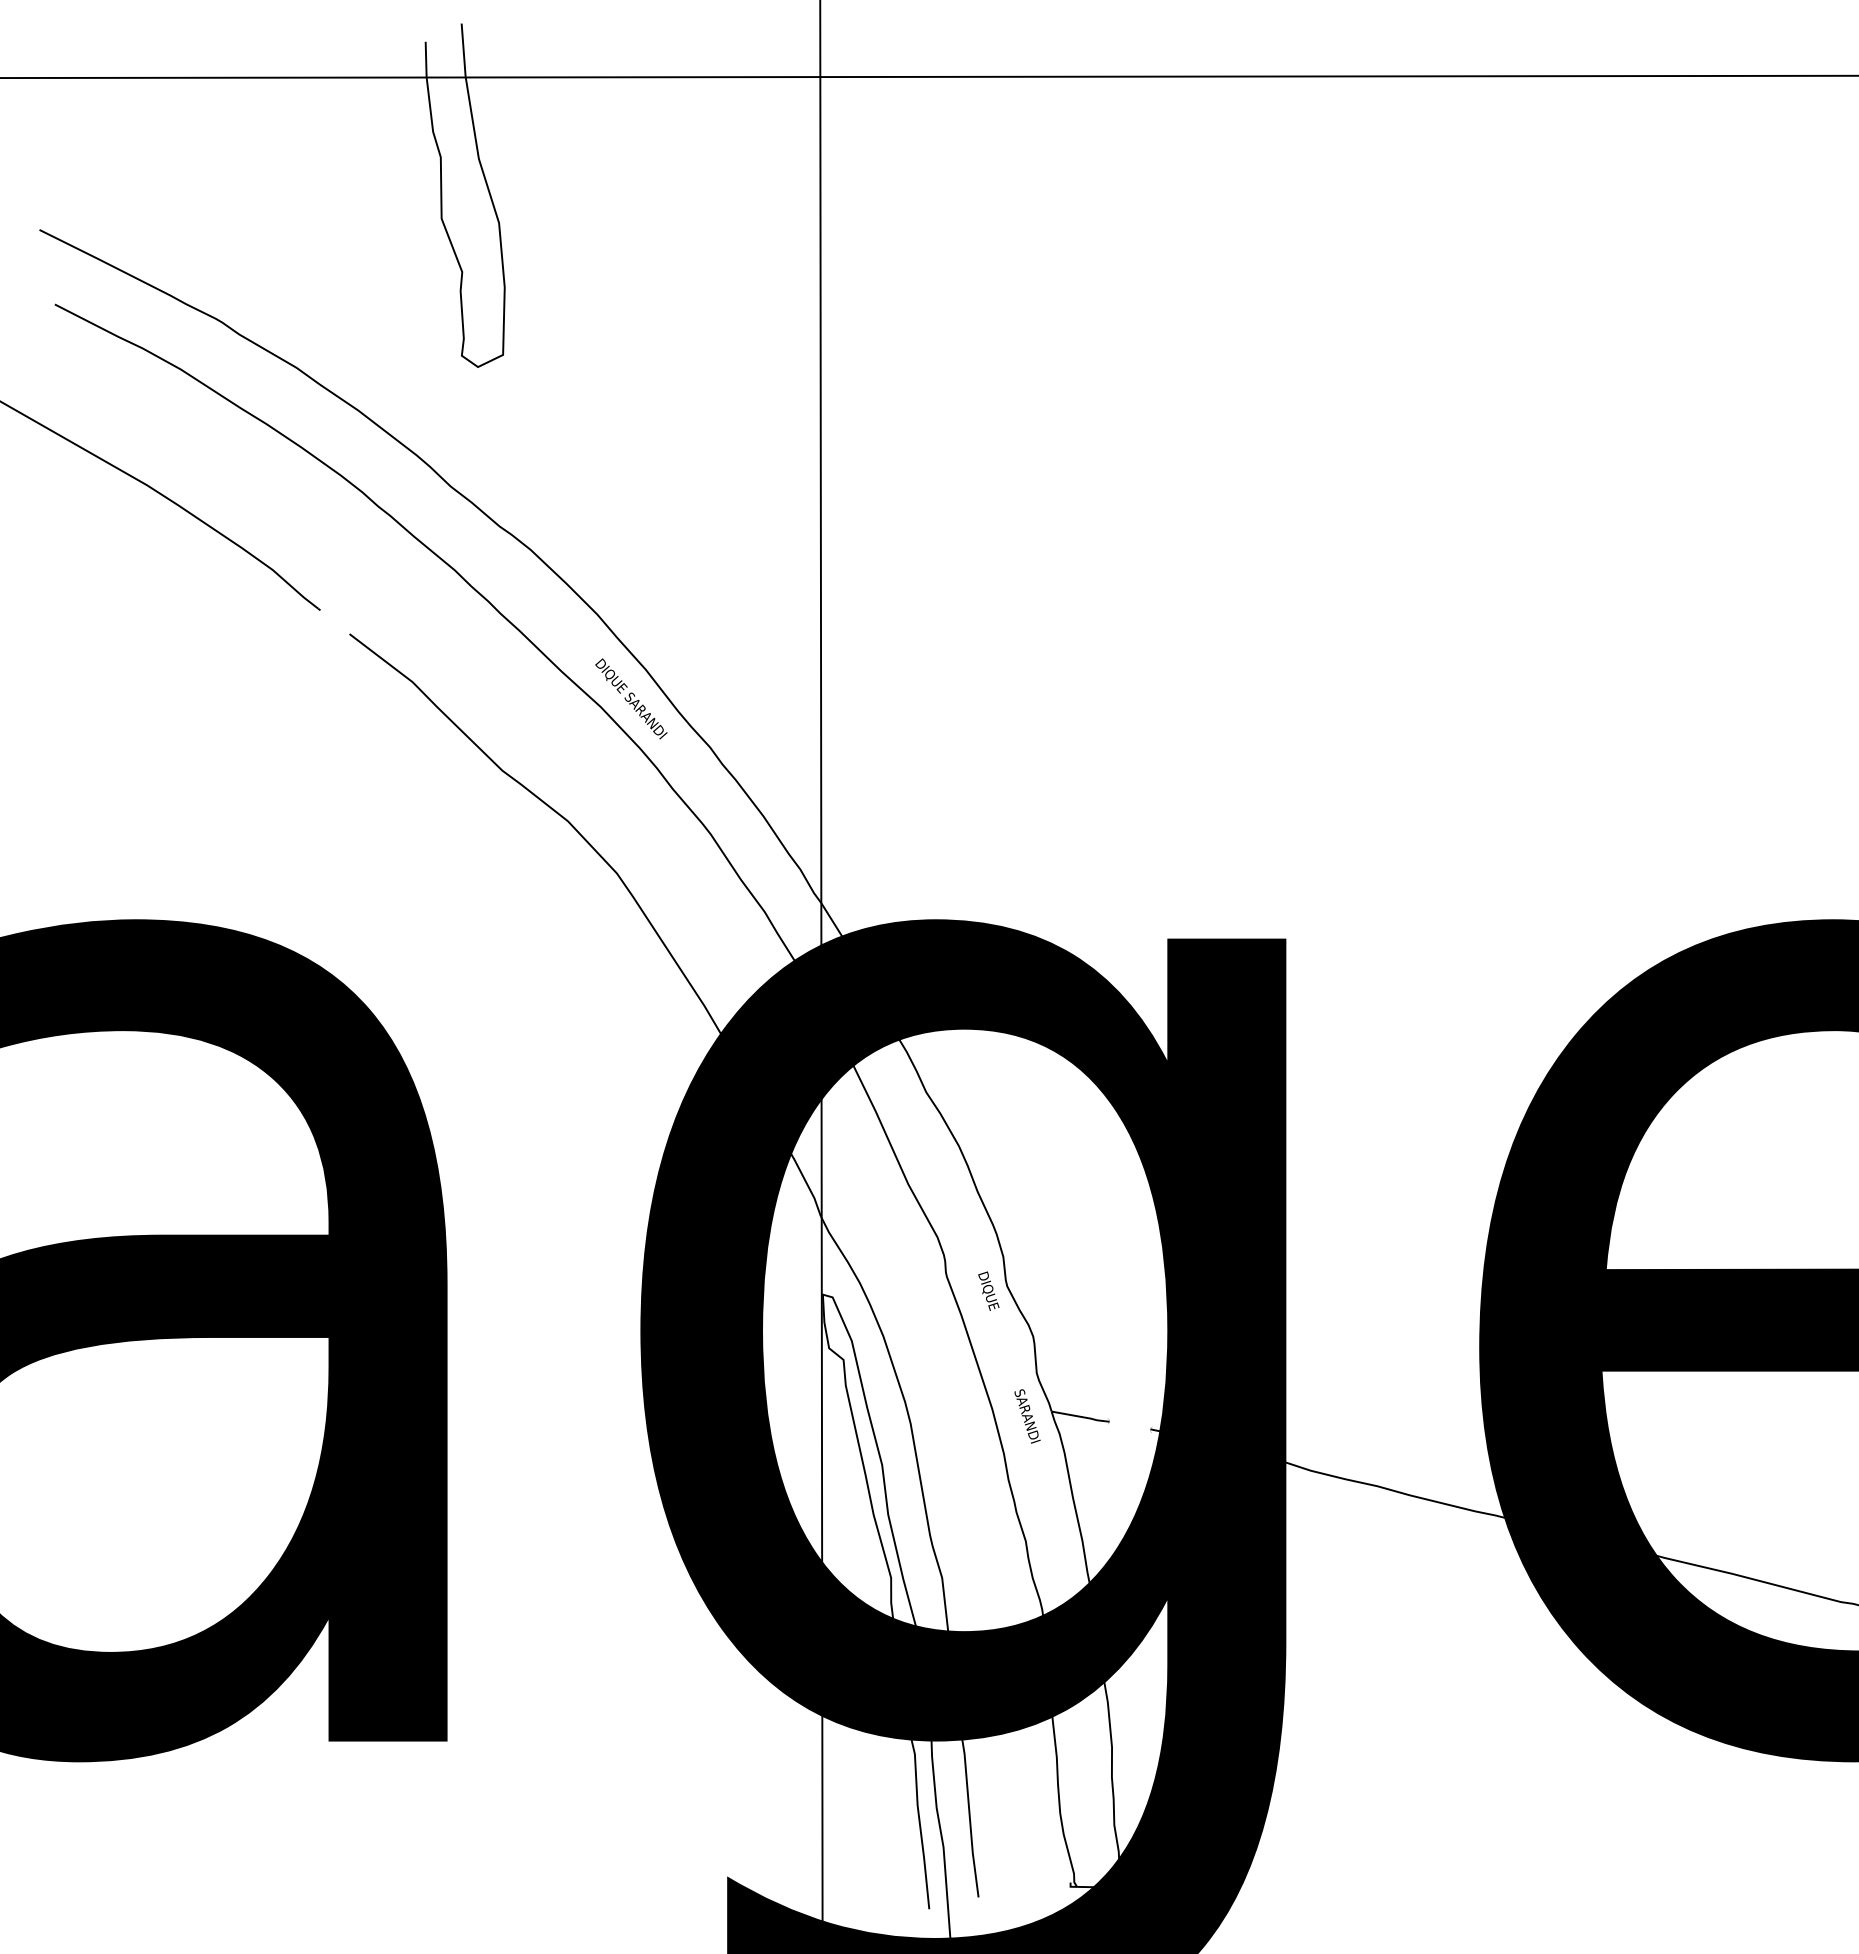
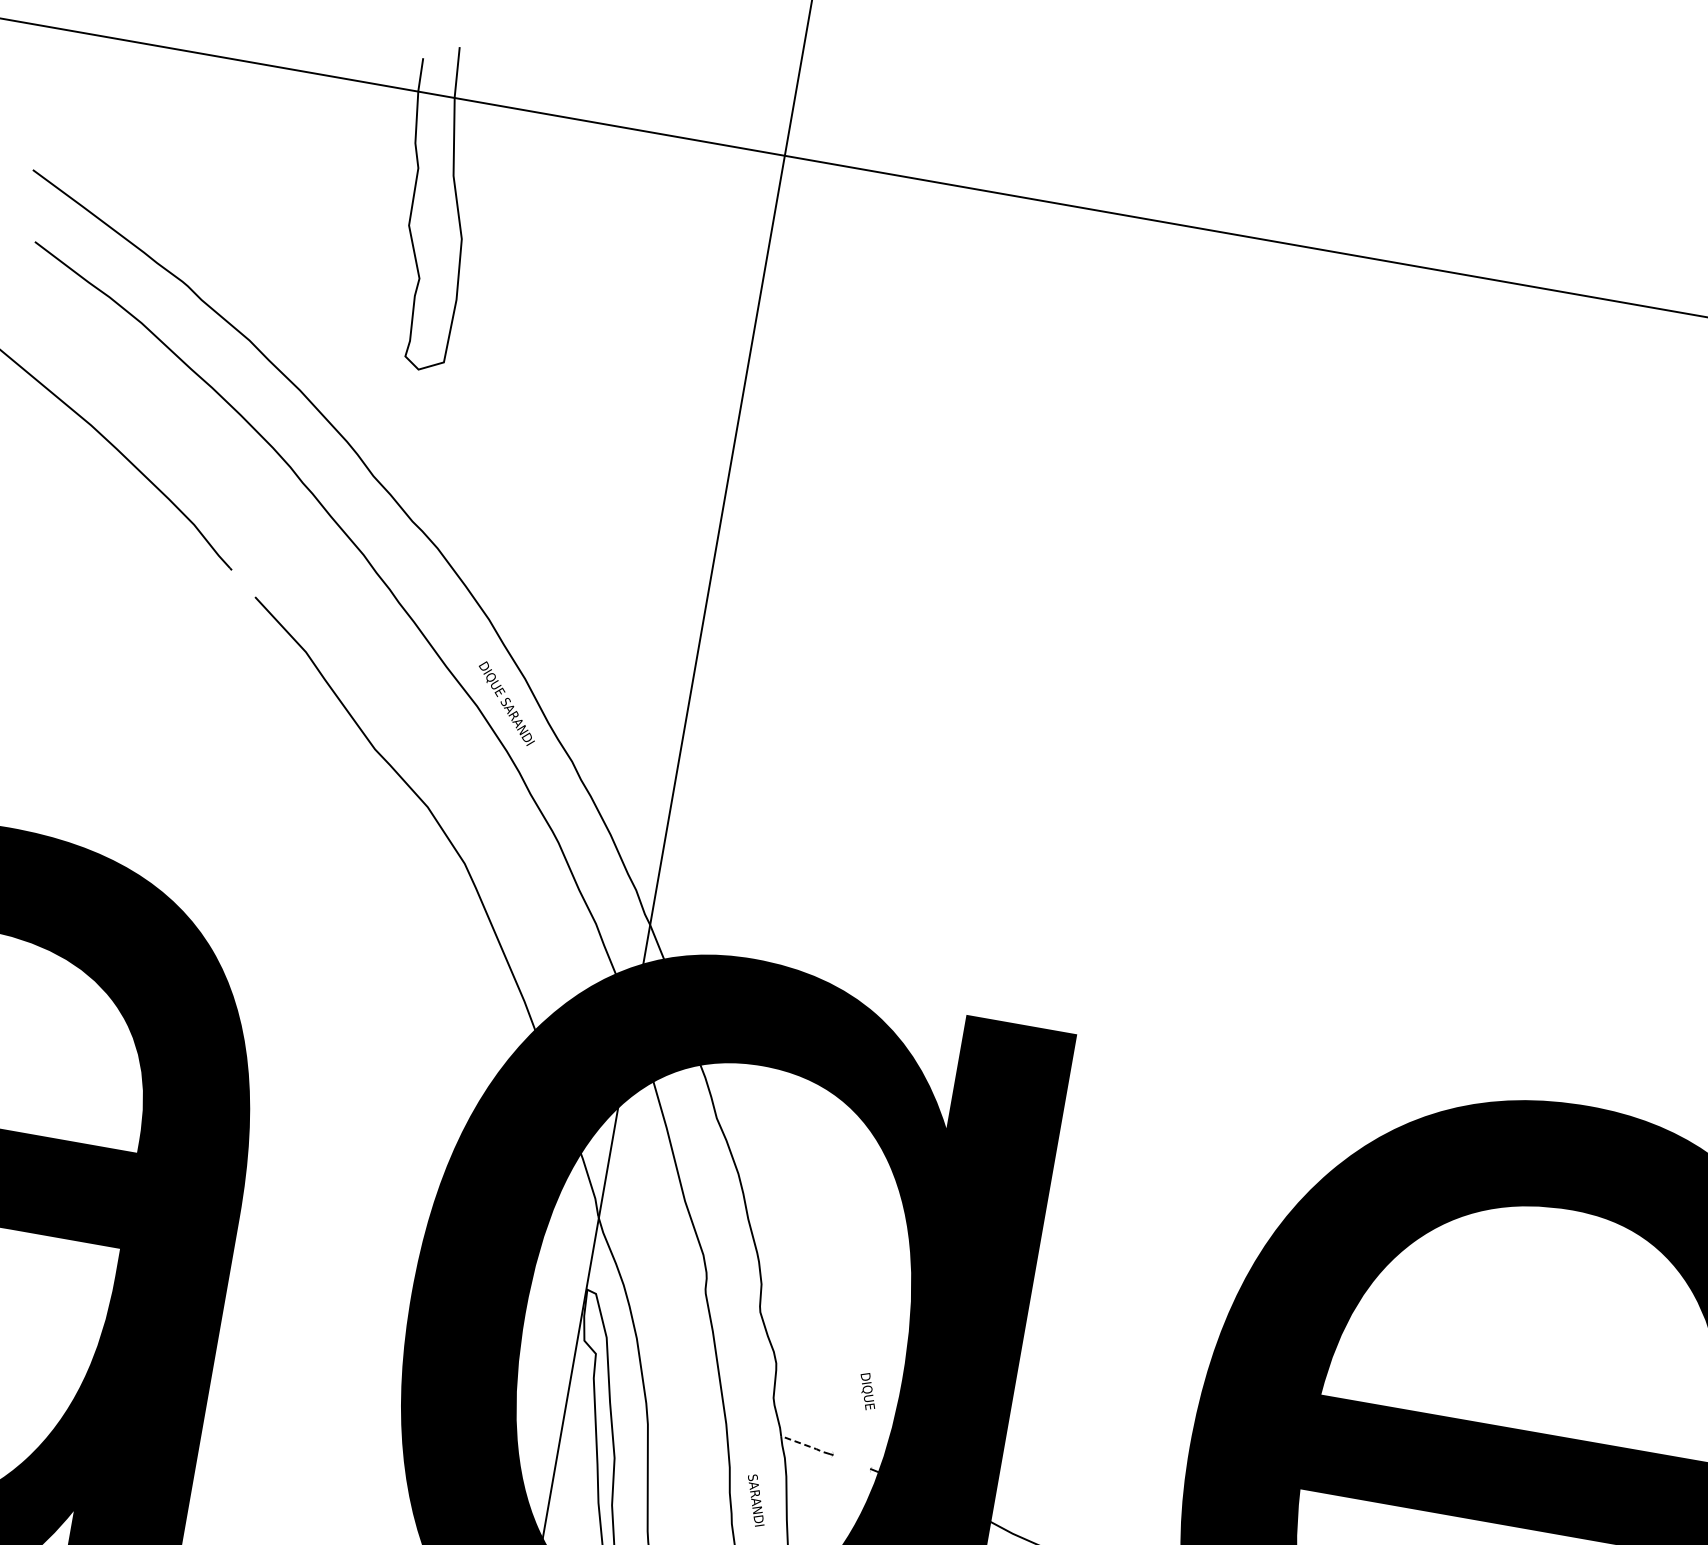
text: (988, 1290) -> (867, 1390), moved
text: (1027, 1416) -> (756, 1500), moved
line: (1080, 1416) -> (807, 1445), solid -> dashed

